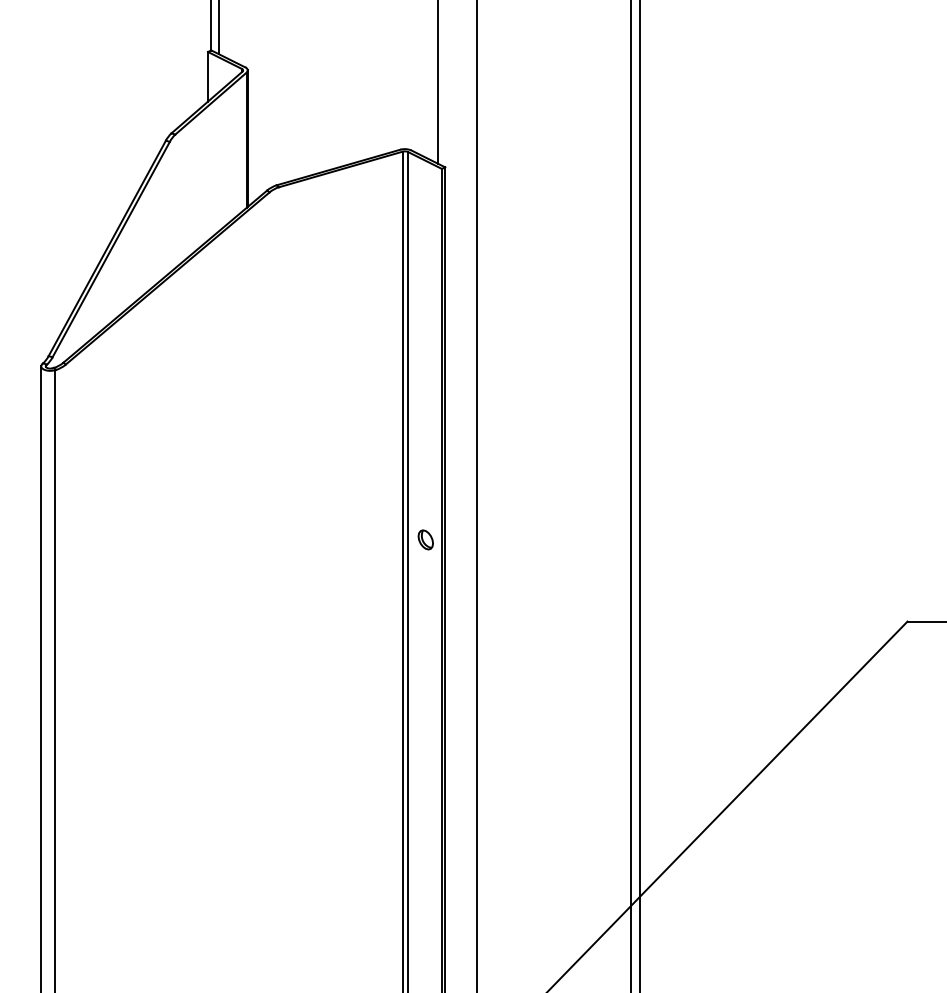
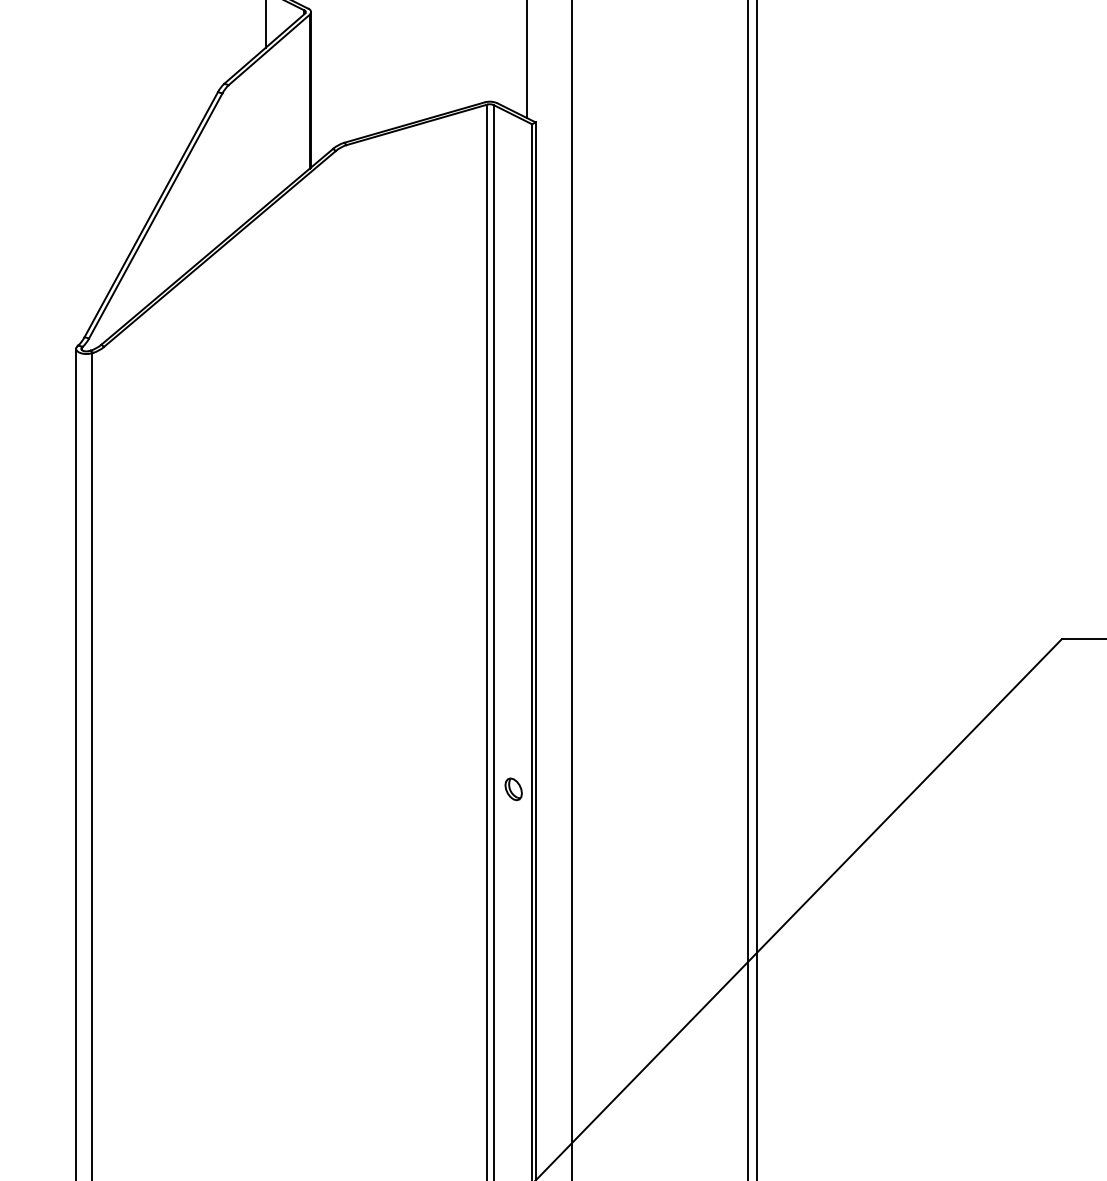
part: (425, 540) -> (513, 789), moved

